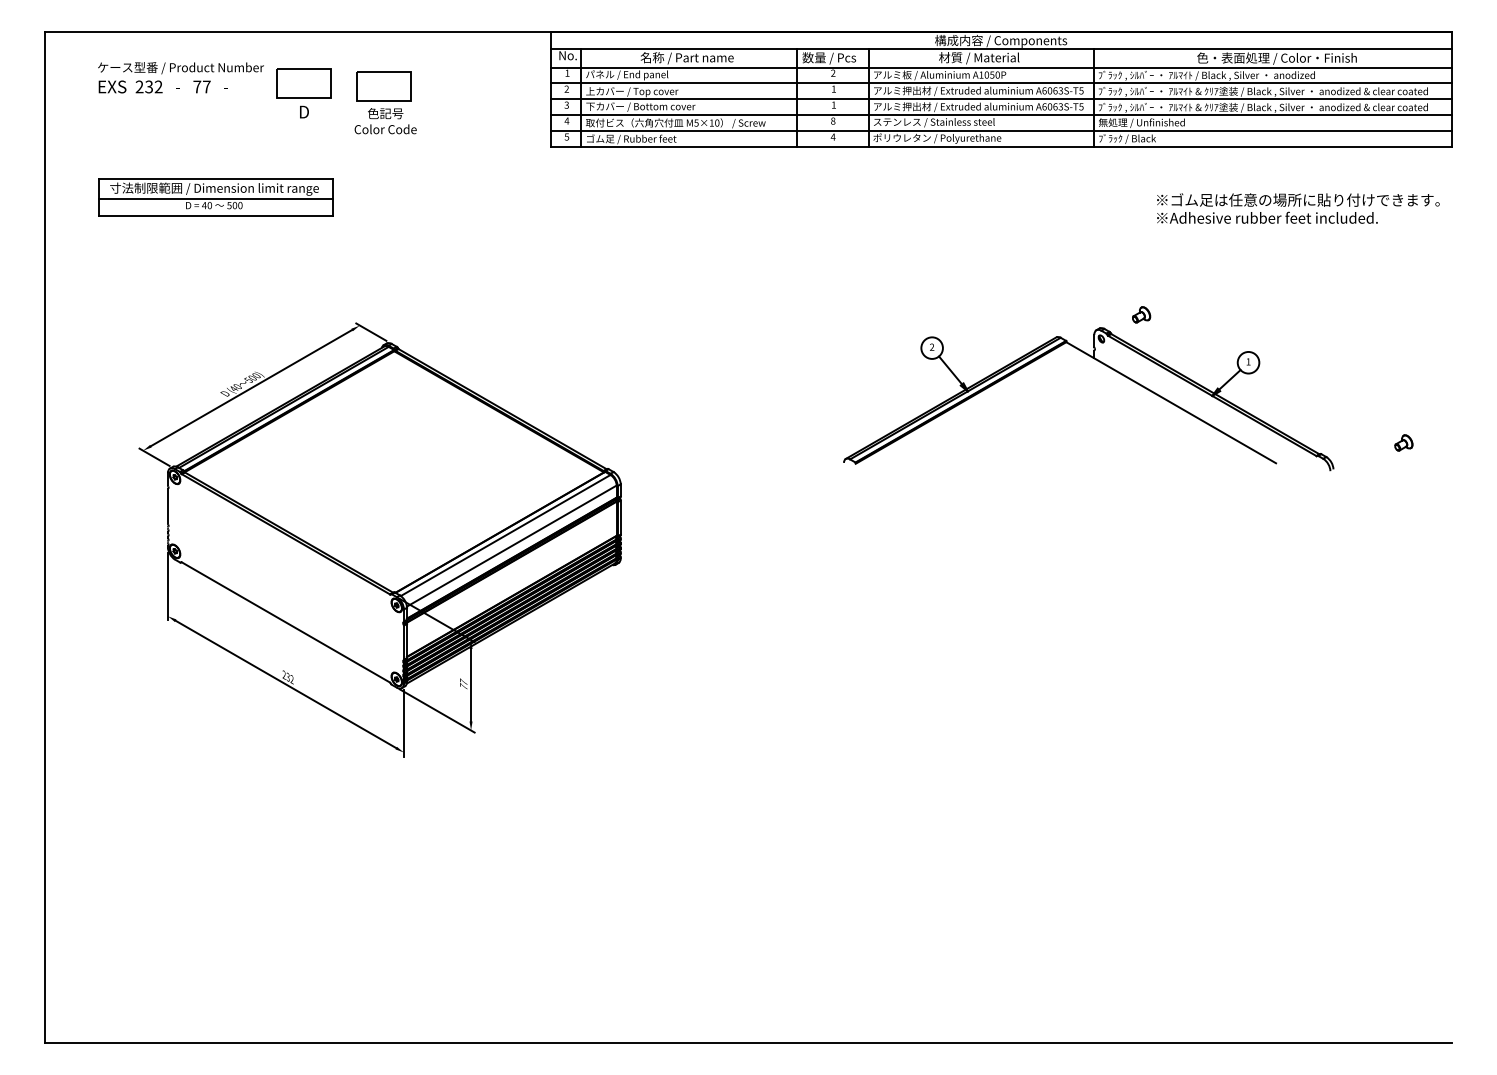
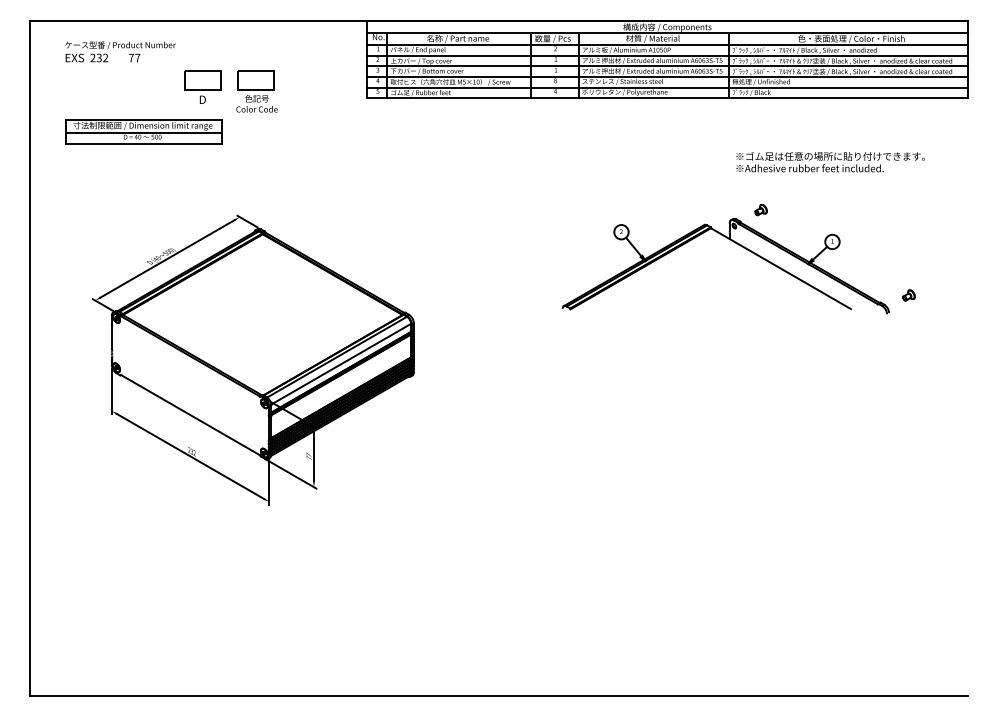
part: (303, 92) -> (202, 86), moved
part: (384, 102) -> (256, 91), moved
text: (1298, 209) -> (830, 162), moved
part: (1403, 443) -> (908, 295), moved

